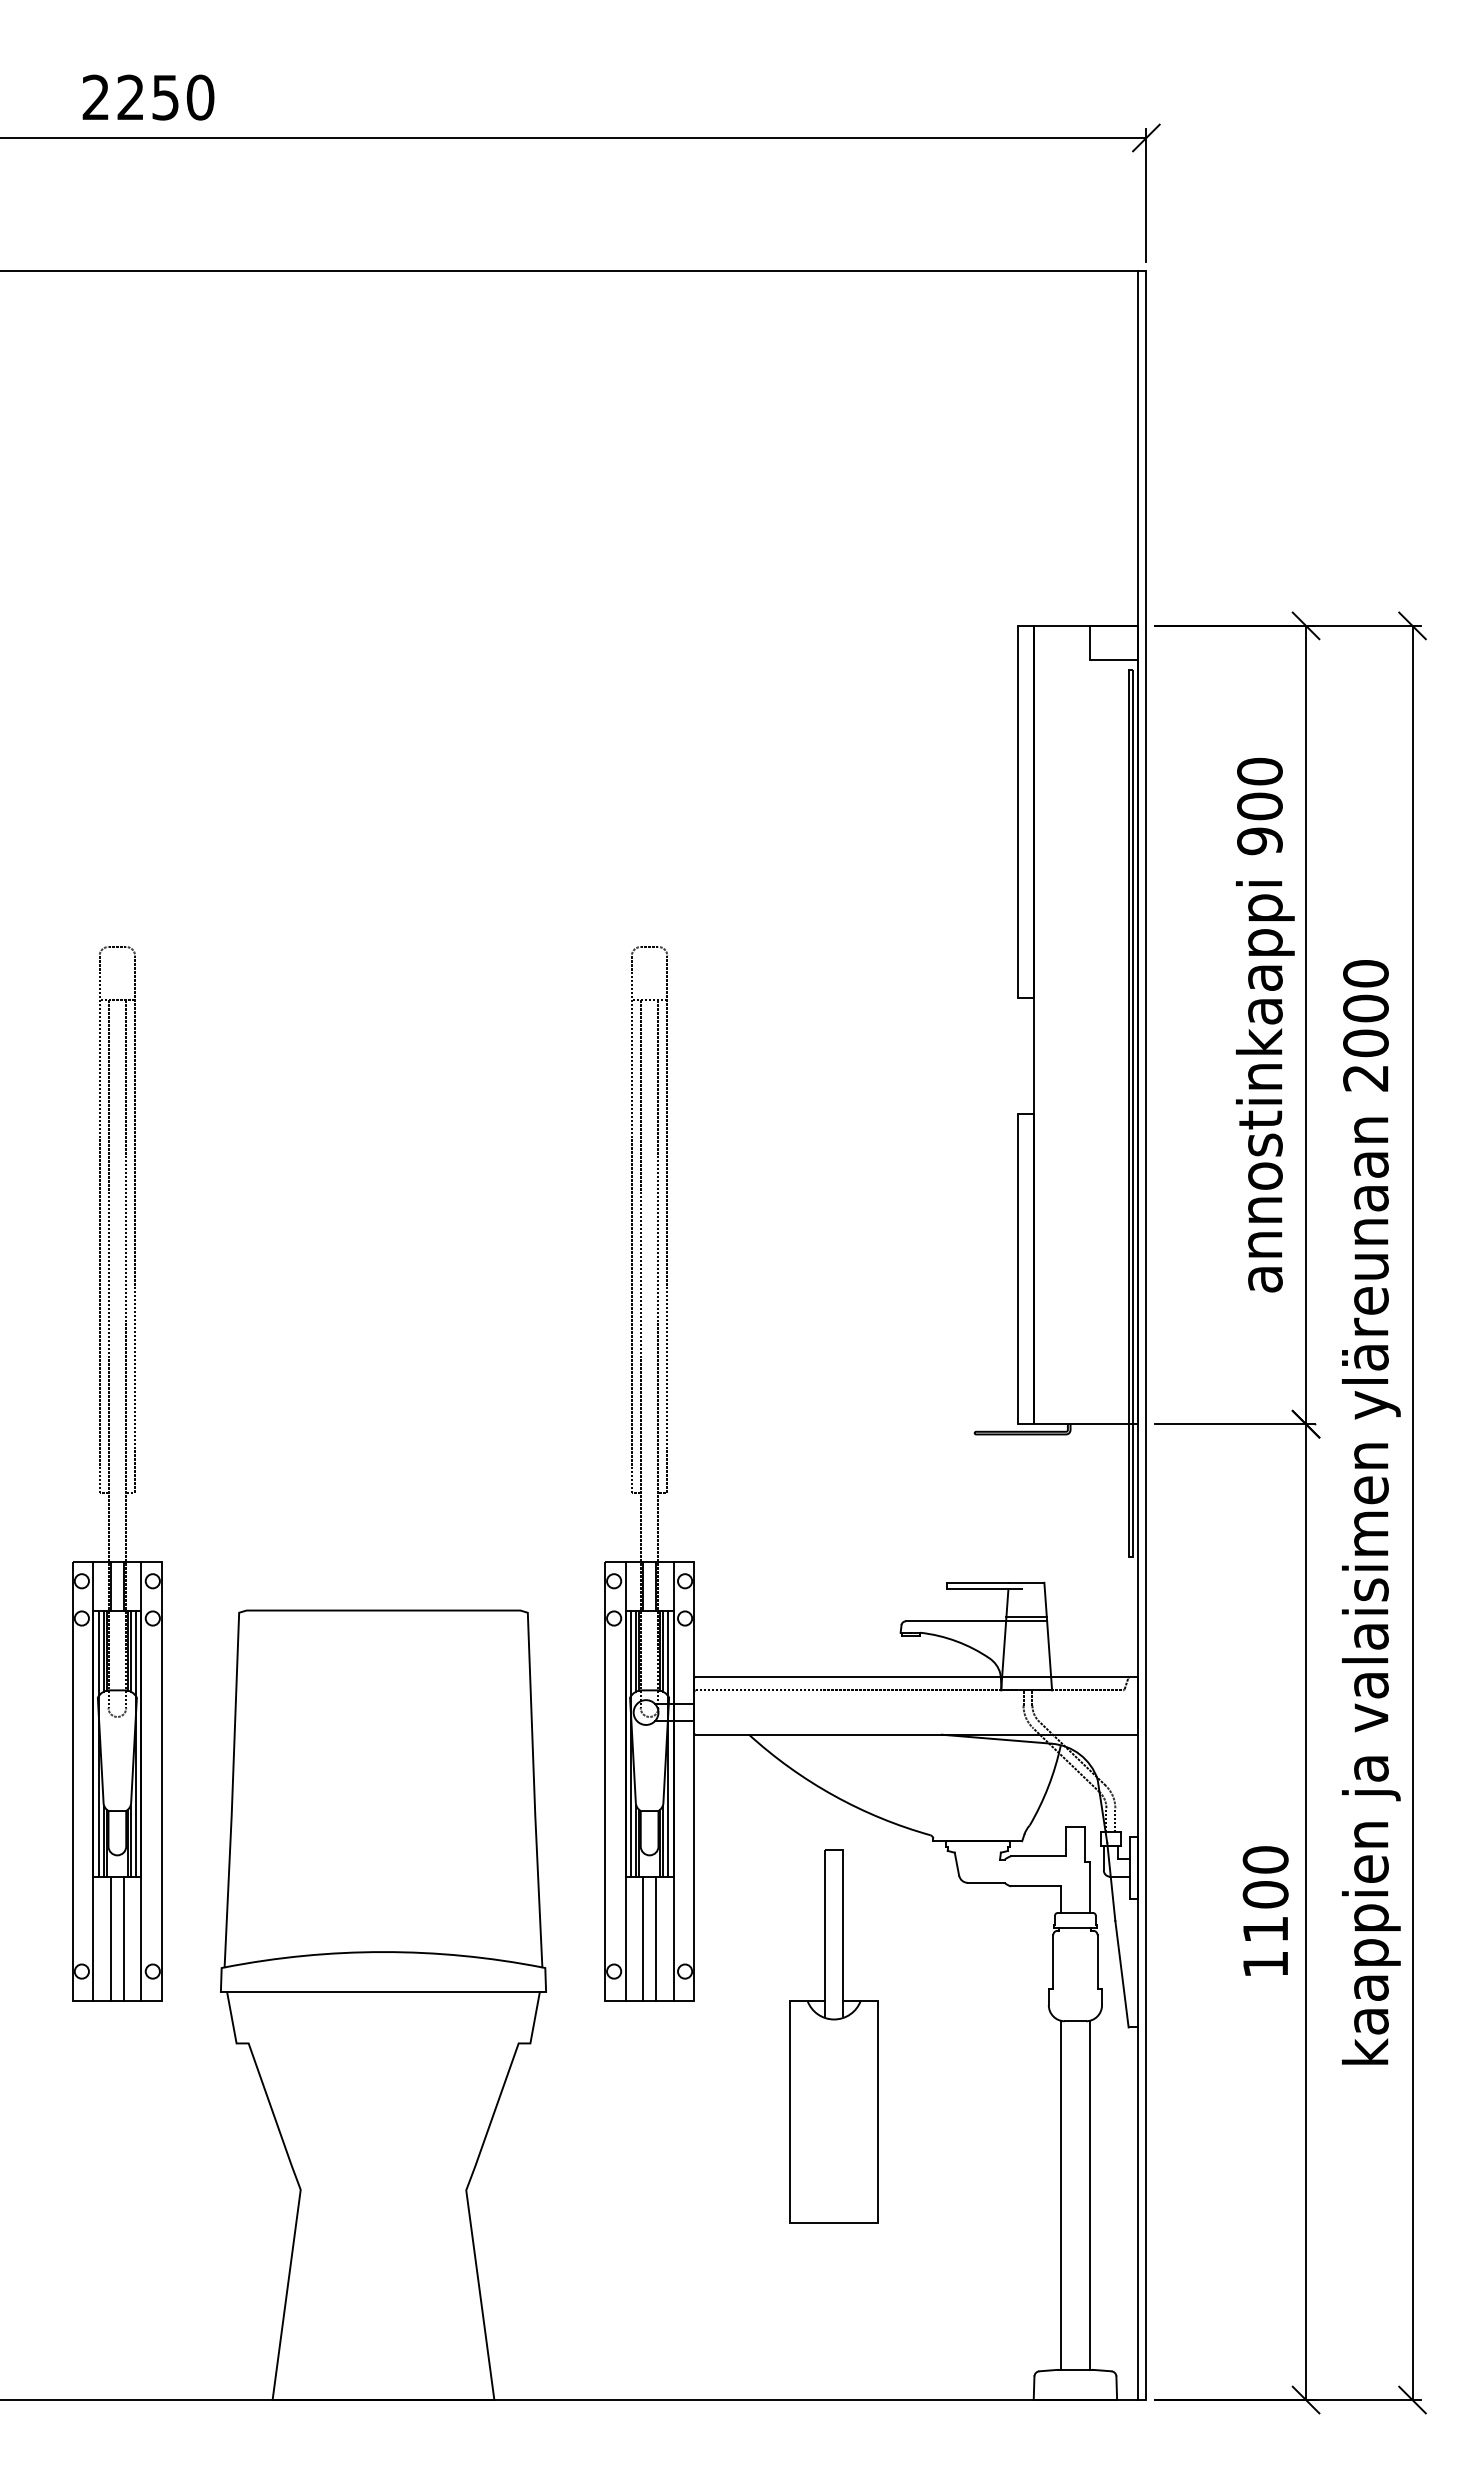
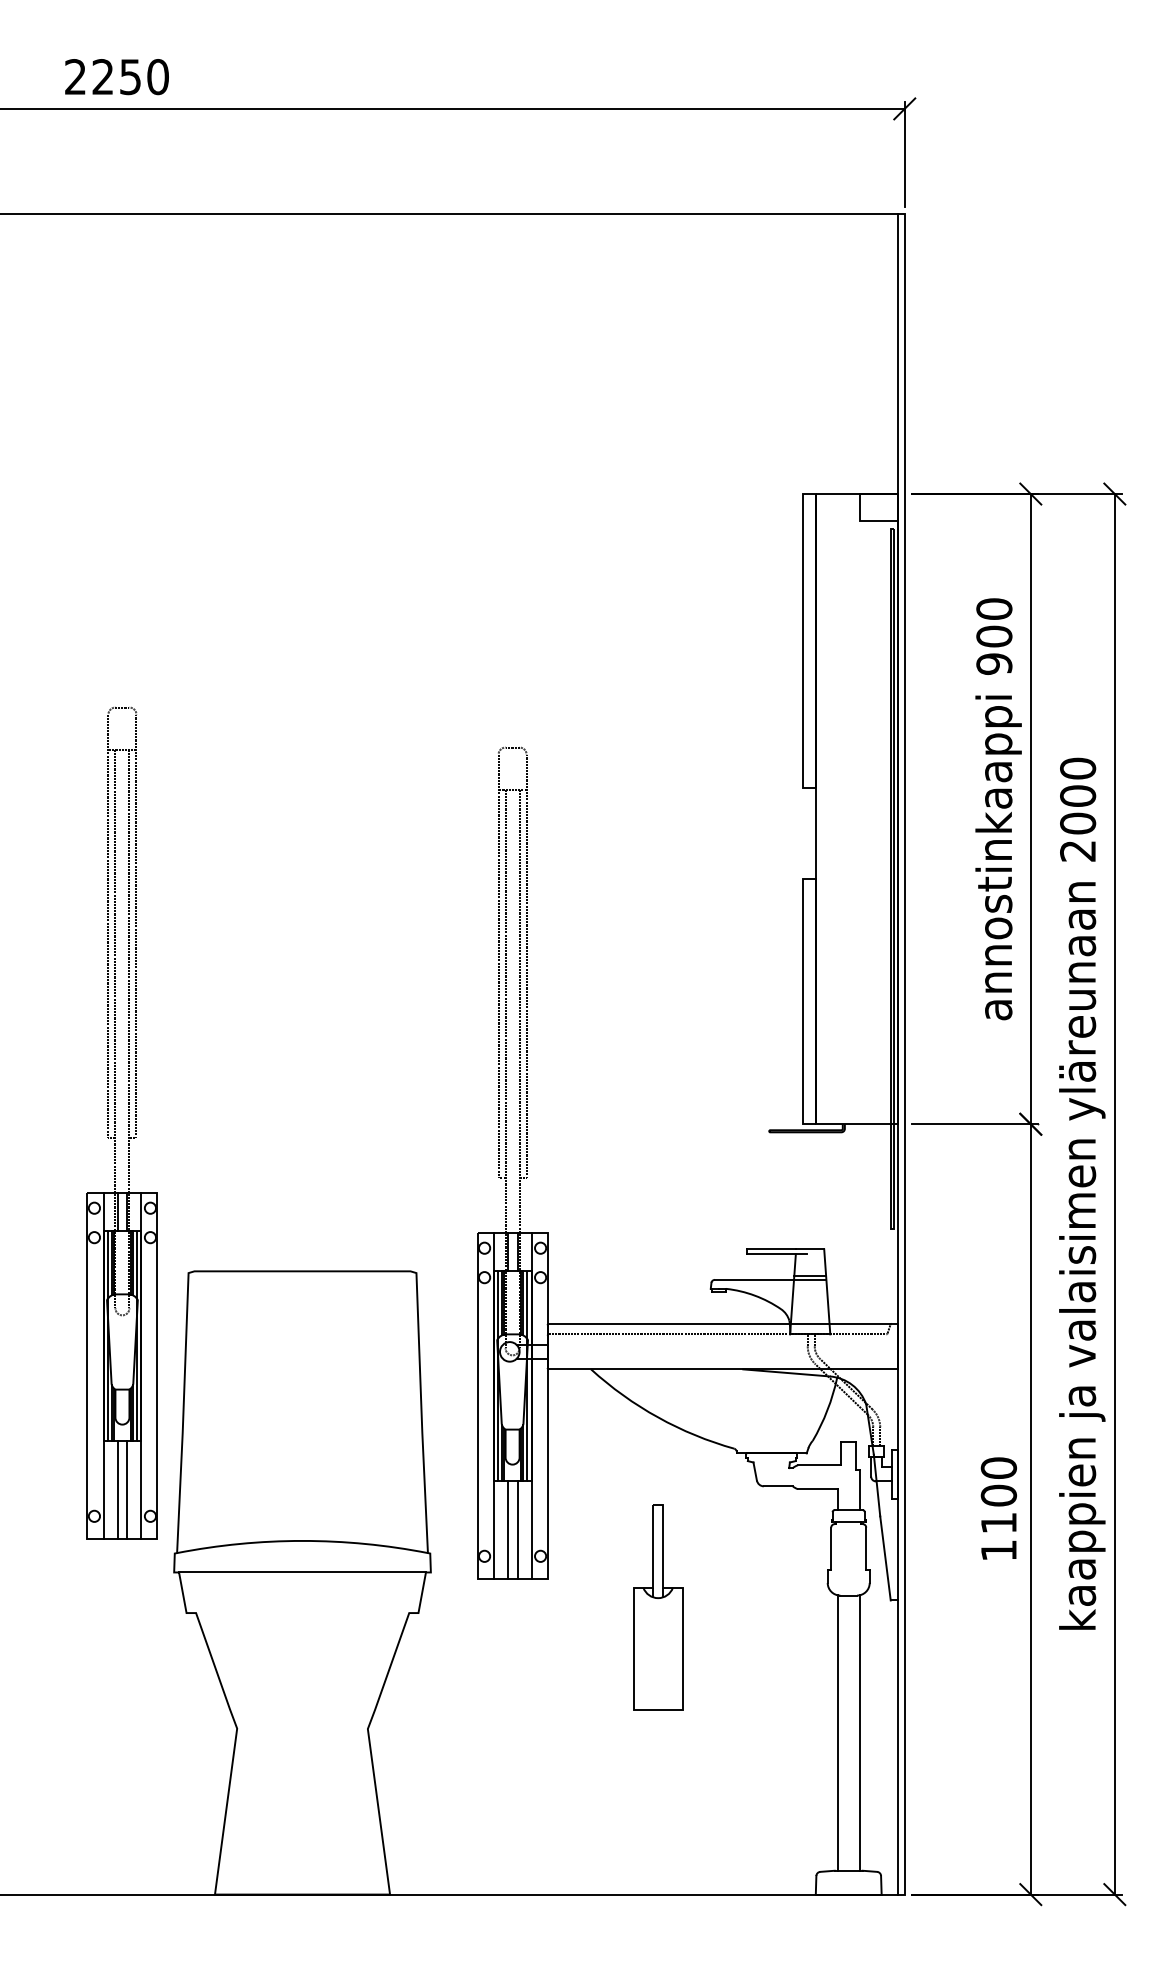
part: (116, 1472) -> (121, 1122), moved
part: (833, 2036) -> (657, 1607), size x0.7

